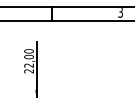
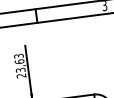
text: (28, 58) -> (19, 63), 22,00 -> 23,63

